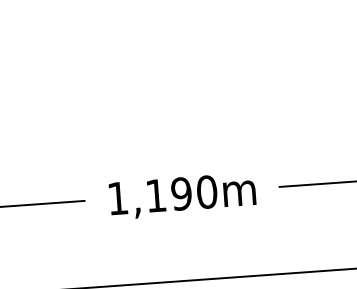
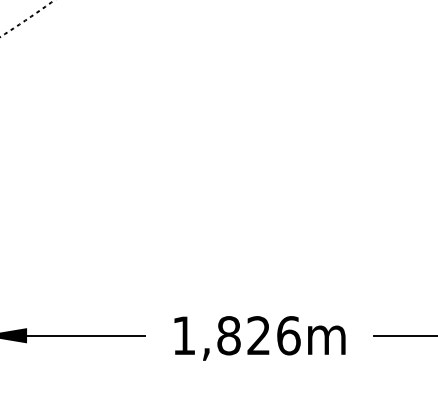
text: (181, 193) -> (258, 335), 1,190m -> 1,826m

